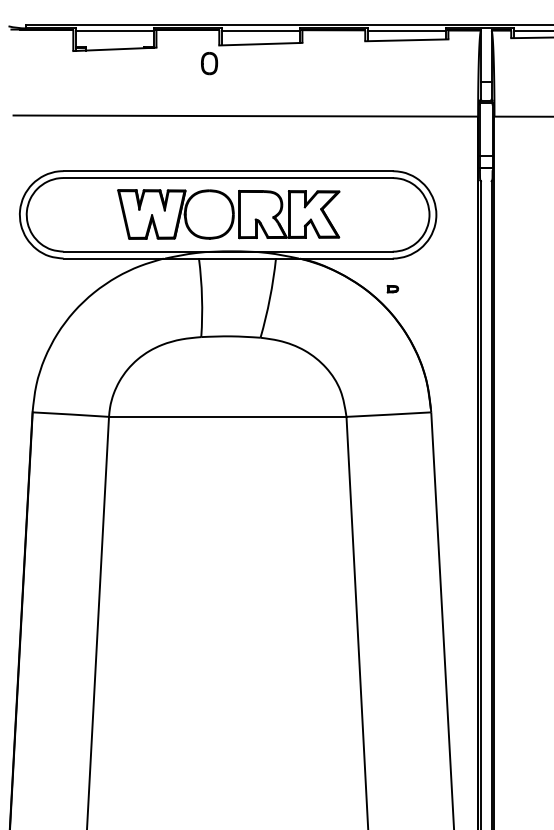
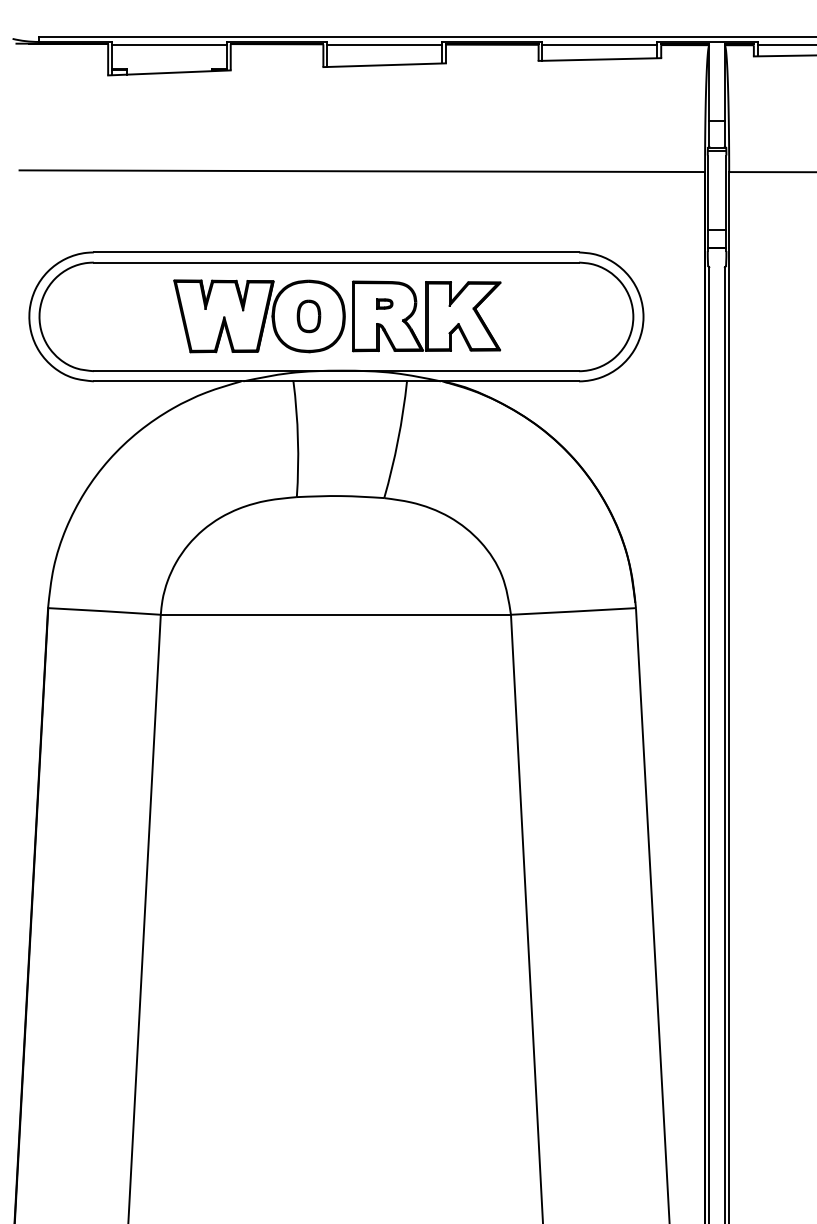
part: (209, 63) -> (308, 316), moved
part: (392, 289) -> (384, 304), moved

